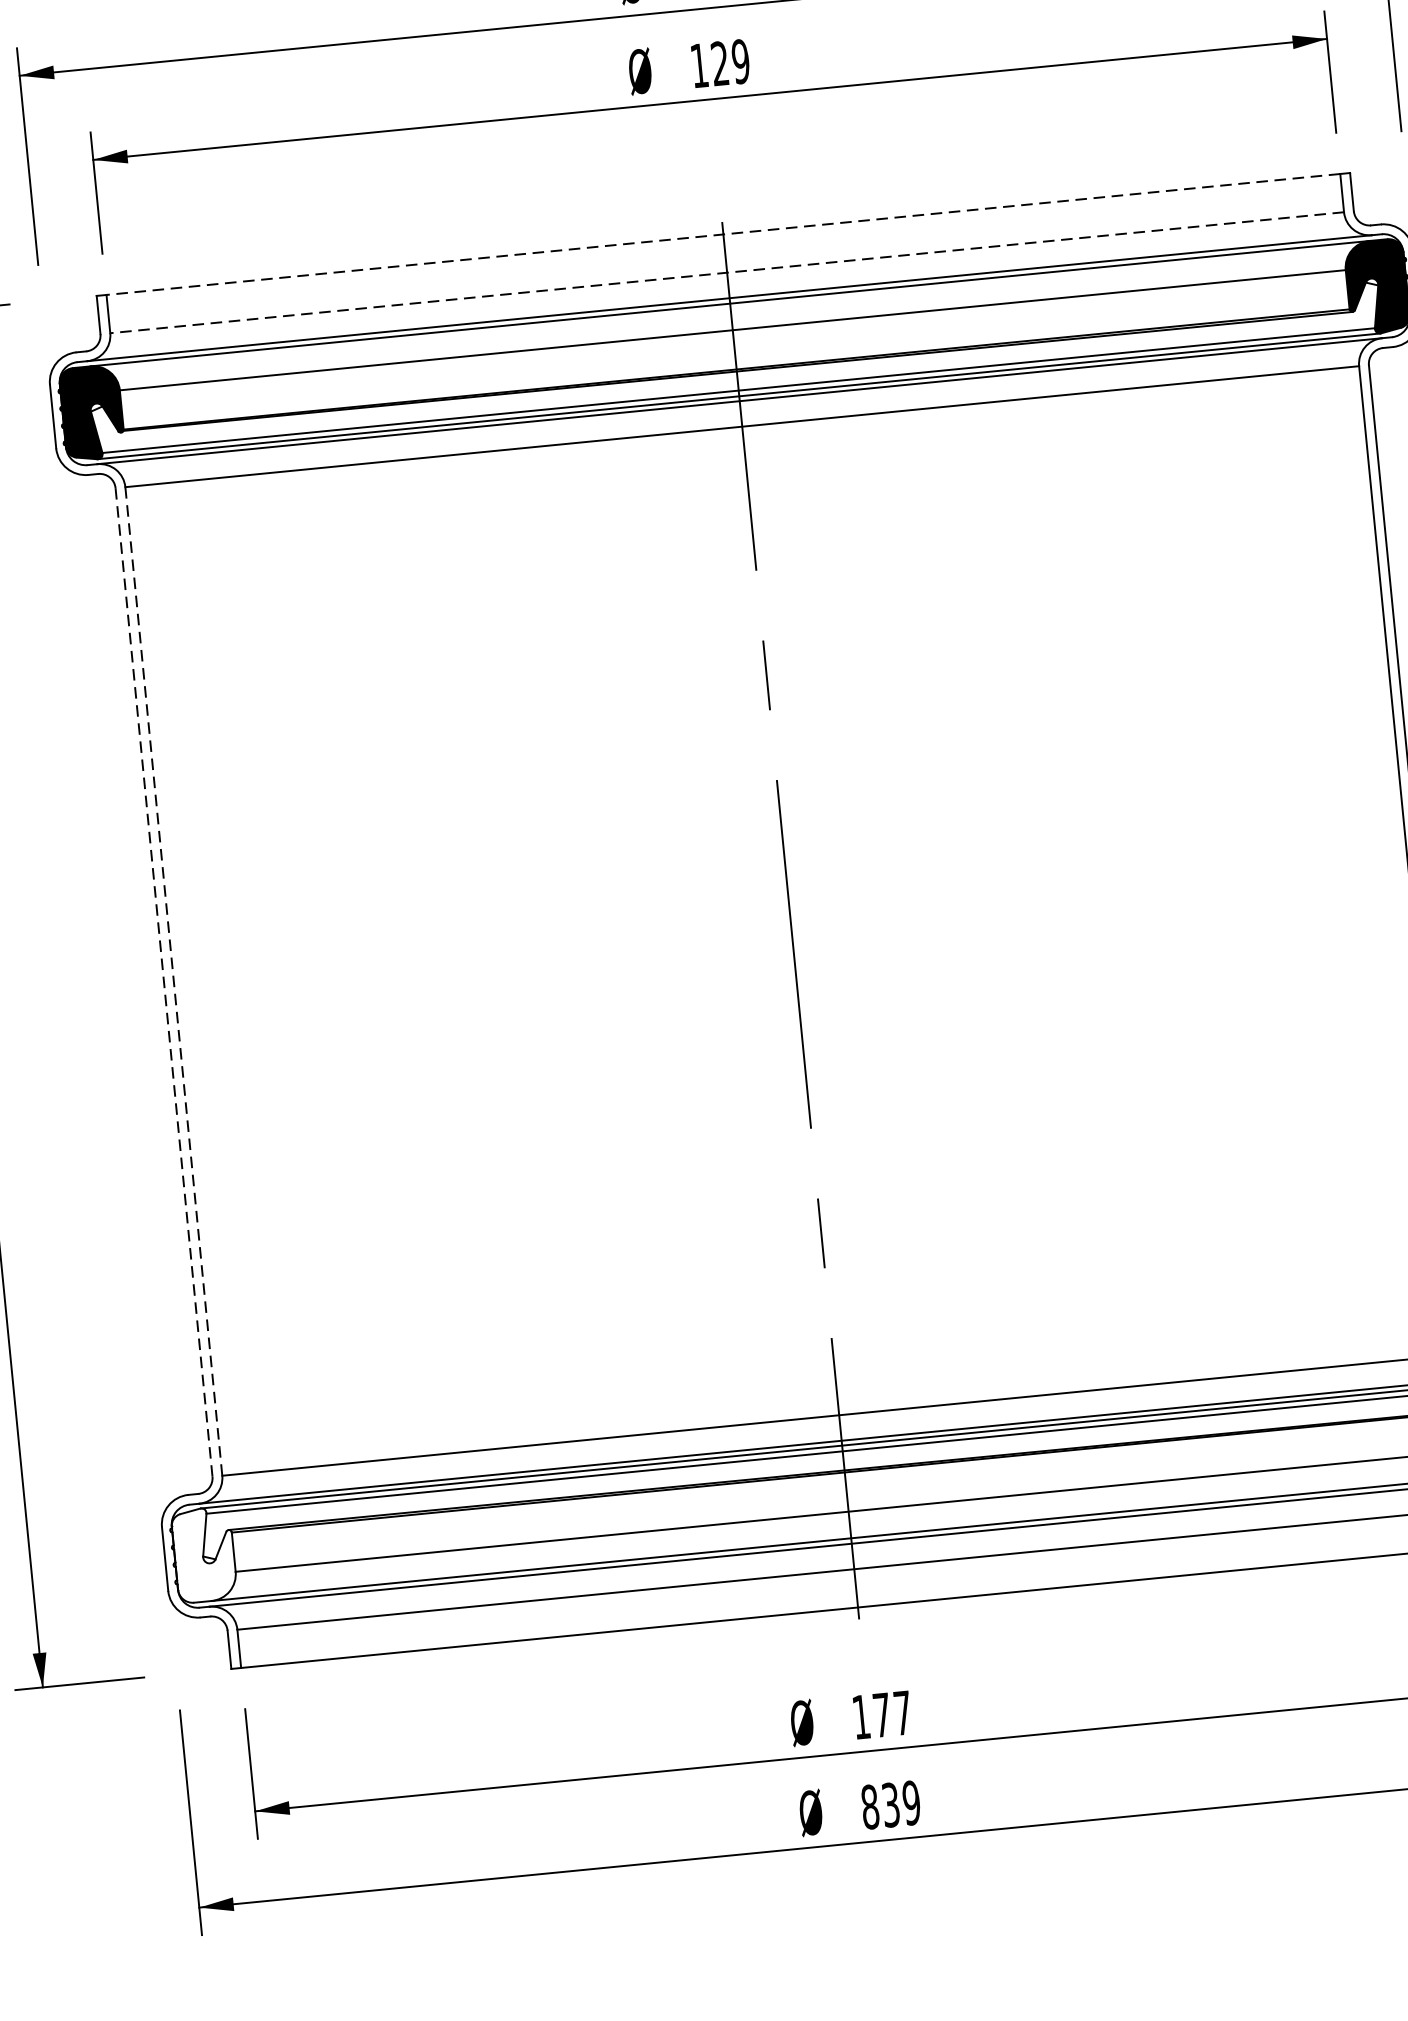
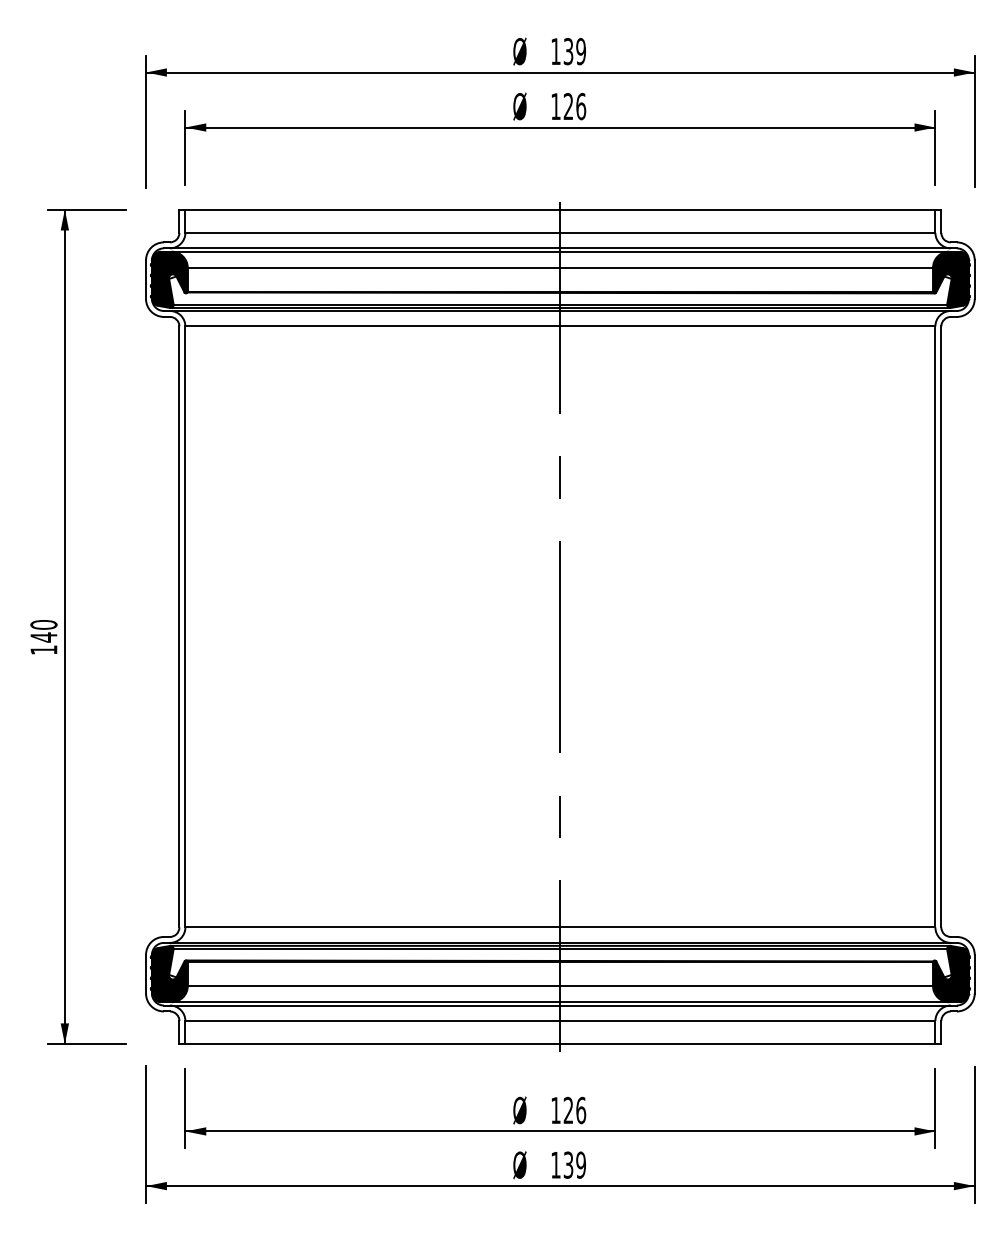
text: (741, 61) -> (581, 106), 129 -> 126
line: (723, 234) -> (560, 209), dashed -> solid
line: (727, 272) -> (560, 232), dashed -> solid
line: (173, 980) -> (185, 626), dashed -> solid
line: (164, 981) -> (179, 626), dashed -> solid
fill: (201, 1554) -> (168, 973), added
text: (891, 1714) -> (574, 1110), 177 -> 126
text: (869, 1806) -> (555, 1164), 839 -> 139

